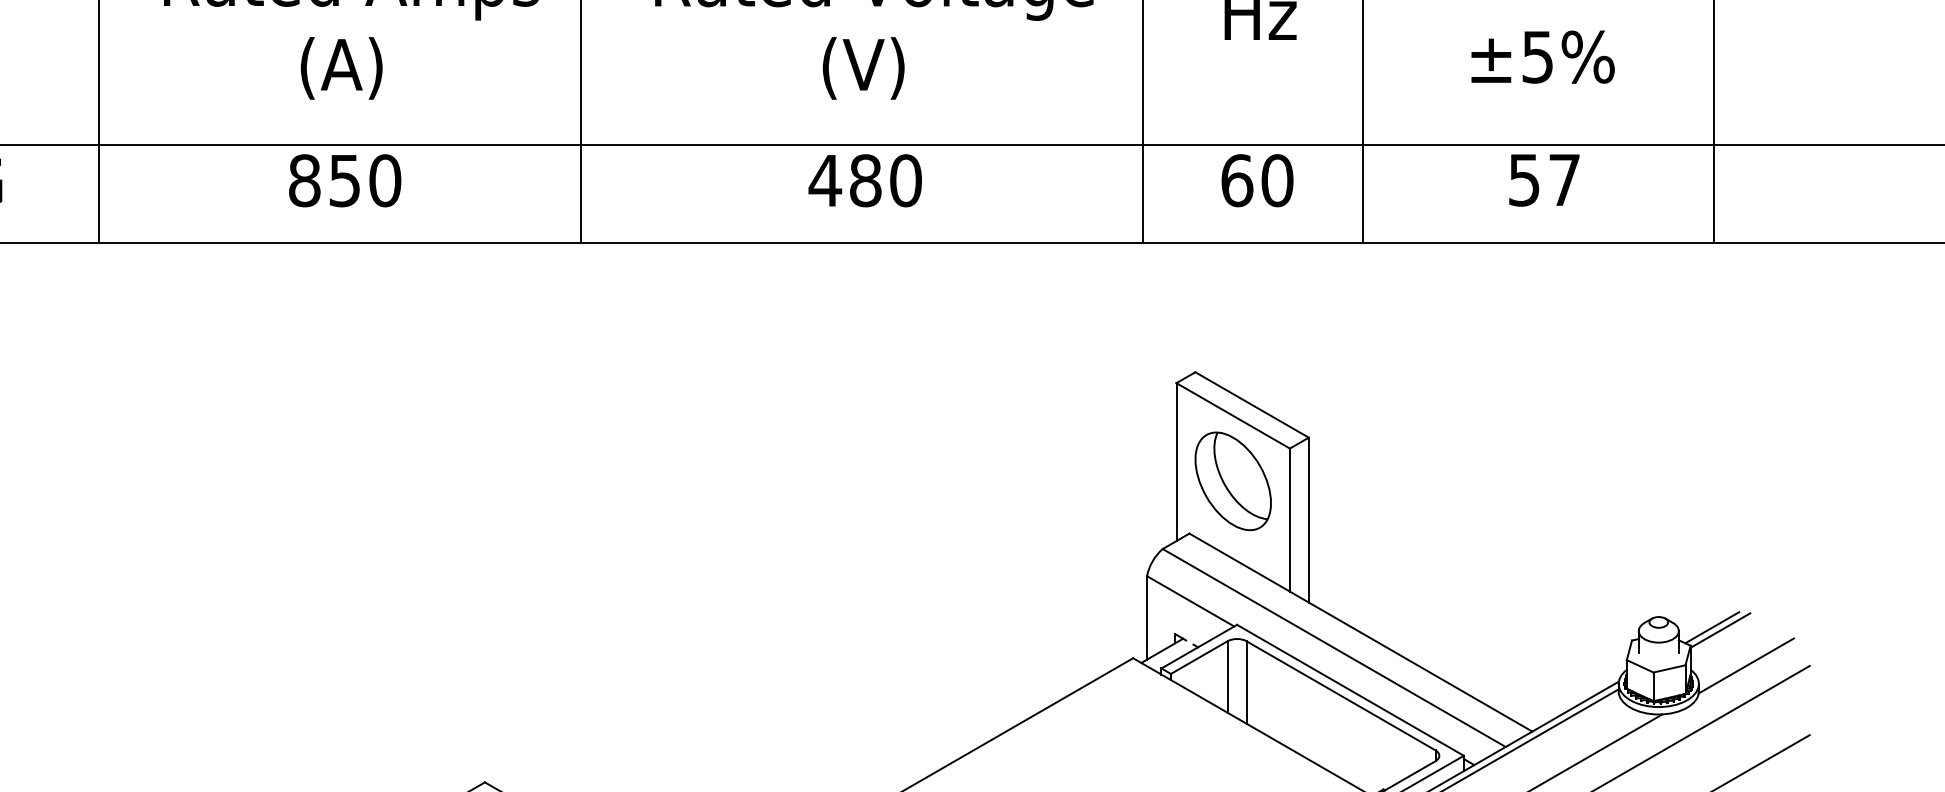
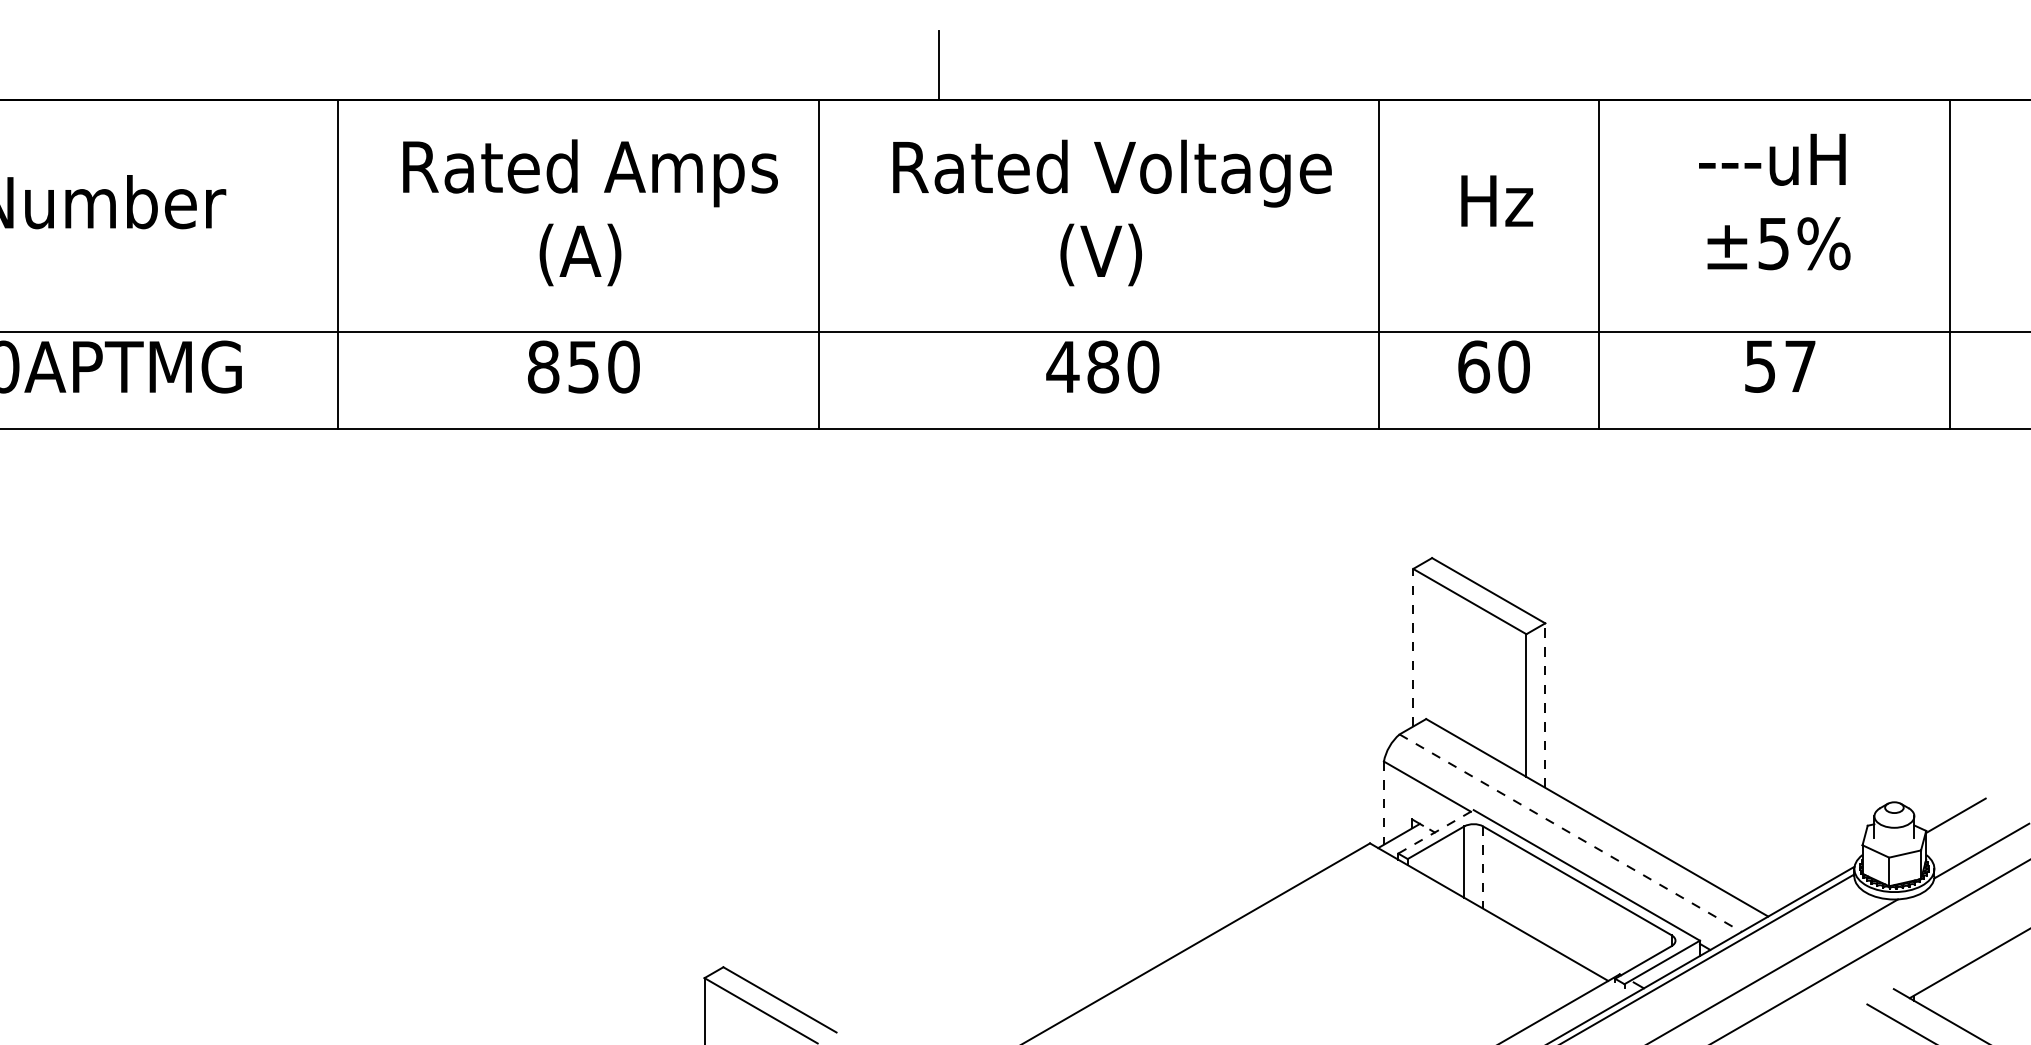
line: (1176, 461) -> (1413, 647), solid -> dashed
part: (1232, 480) -> (1469, 666), removed
line: (1309, 520) -> (1545, 705), solid -> dashed
line: (1146, 618) -> (1383, 803), solid -> dashed
line: (1712, 627) -> (1947, 812), removed
line: (1199, 646) -> (1436, 831), solid -> dashed
line: (1334, 648) -> (1570, 833), solid -> dashed
line: (1246, 683) -> (1483, 868), solid -> dashed

